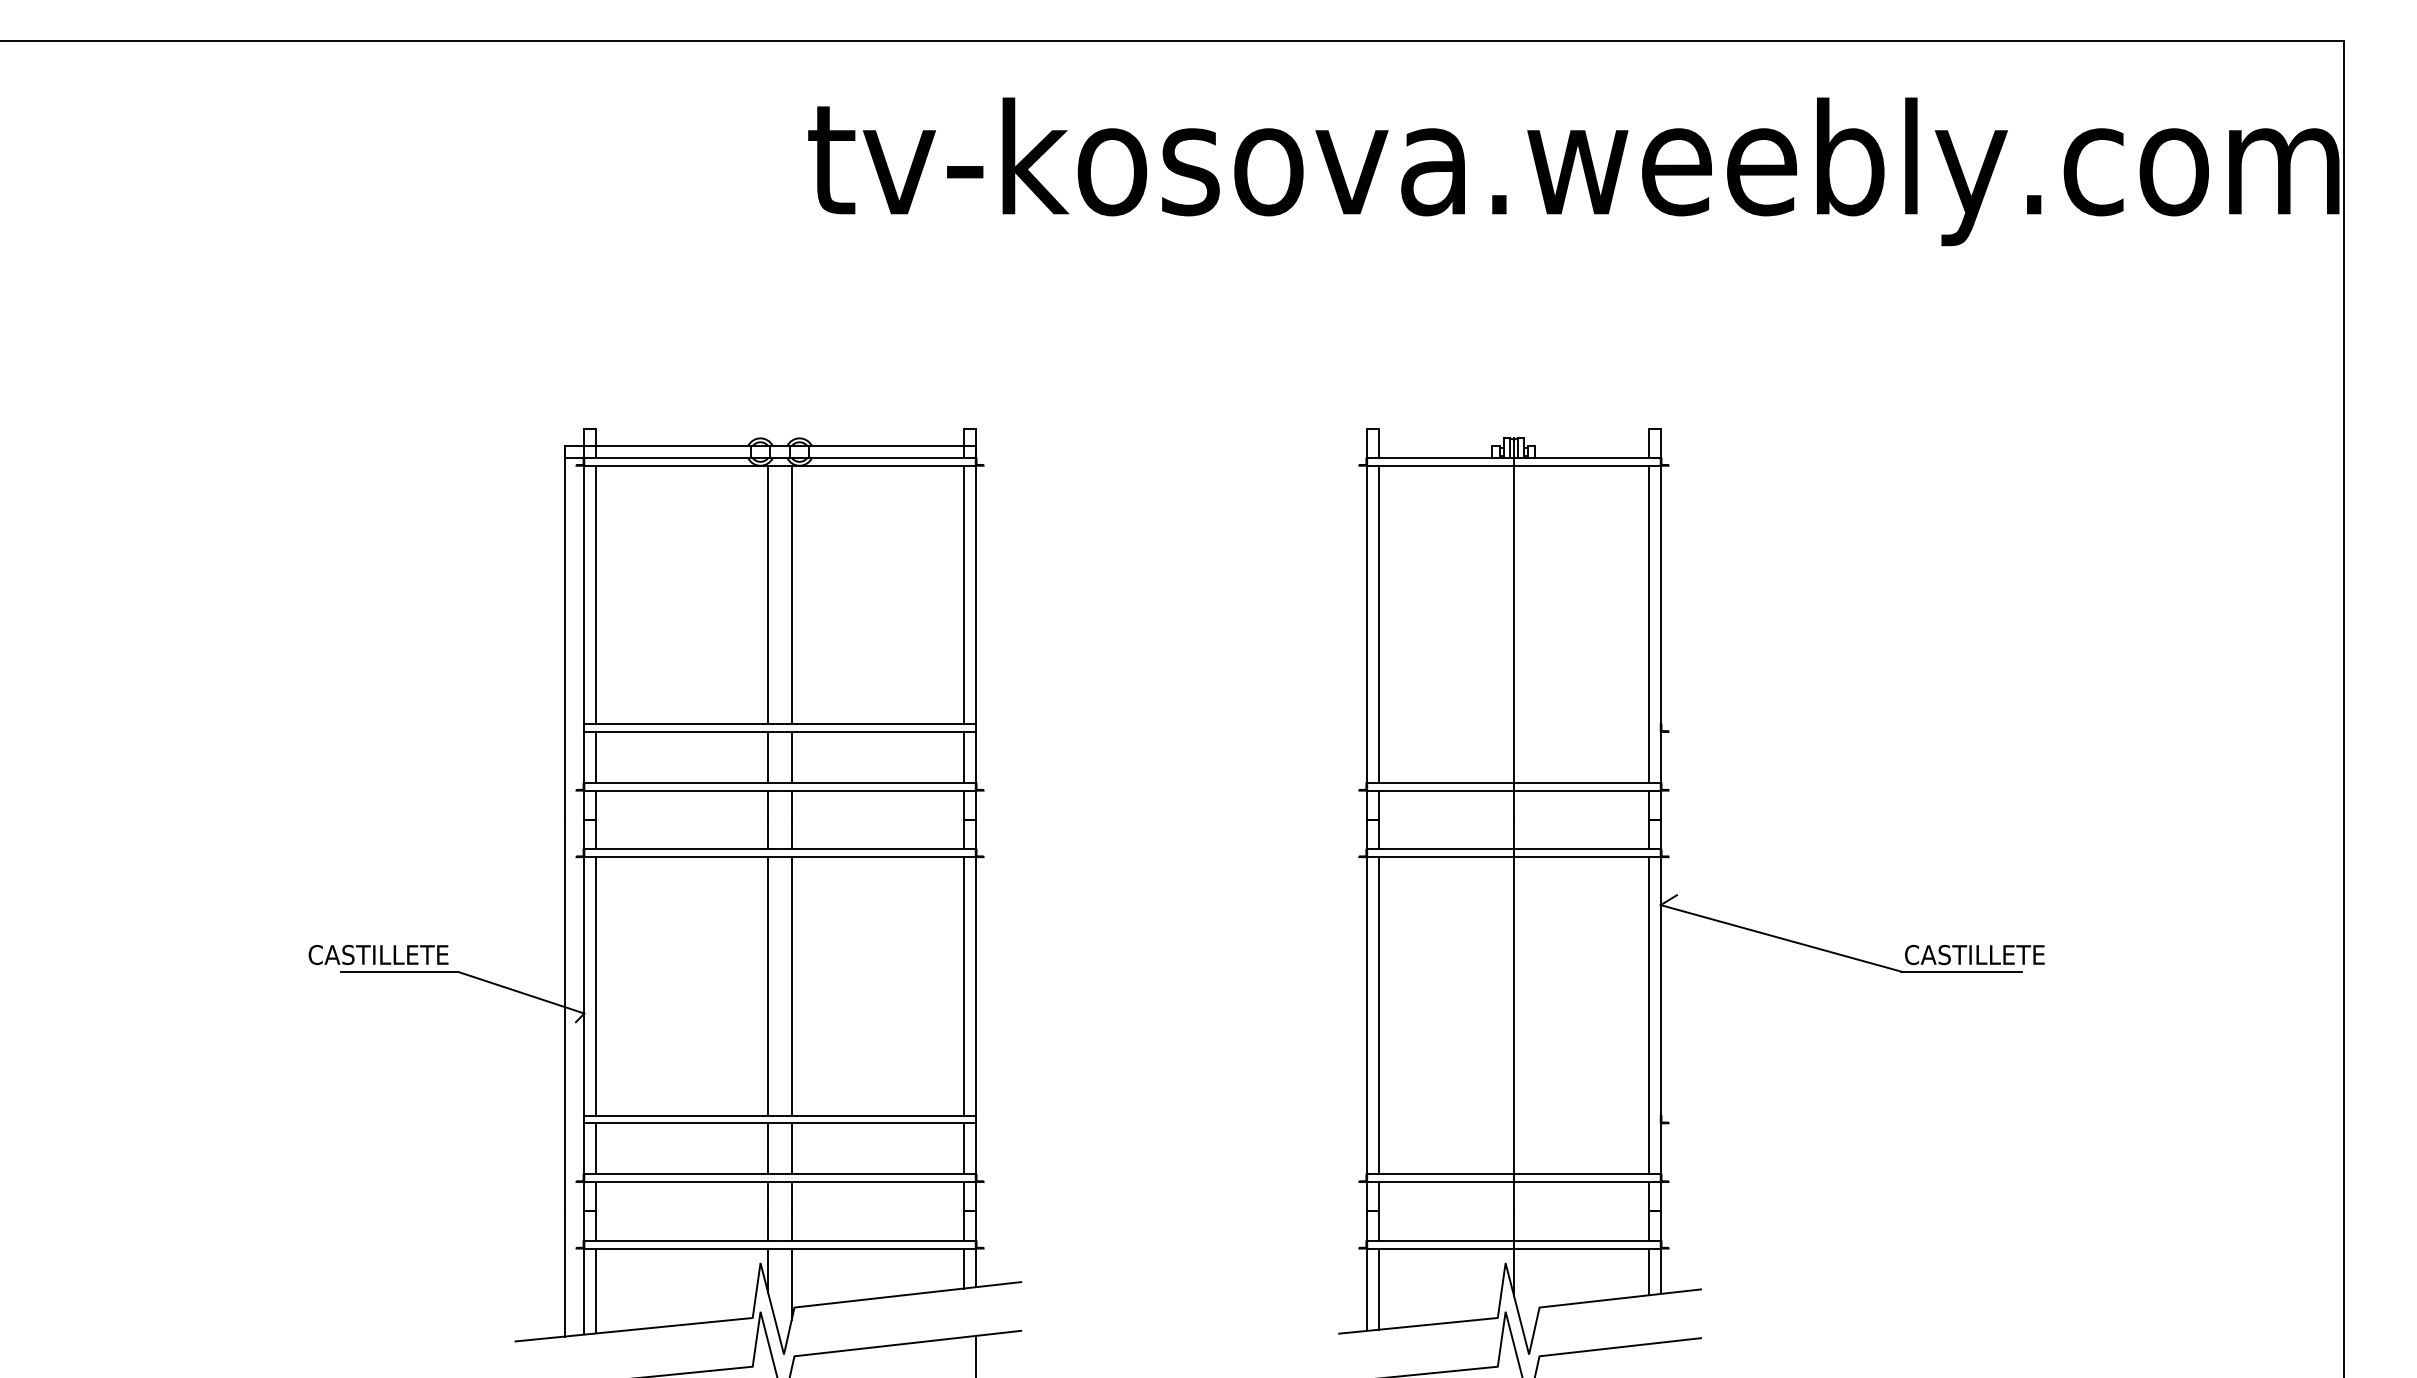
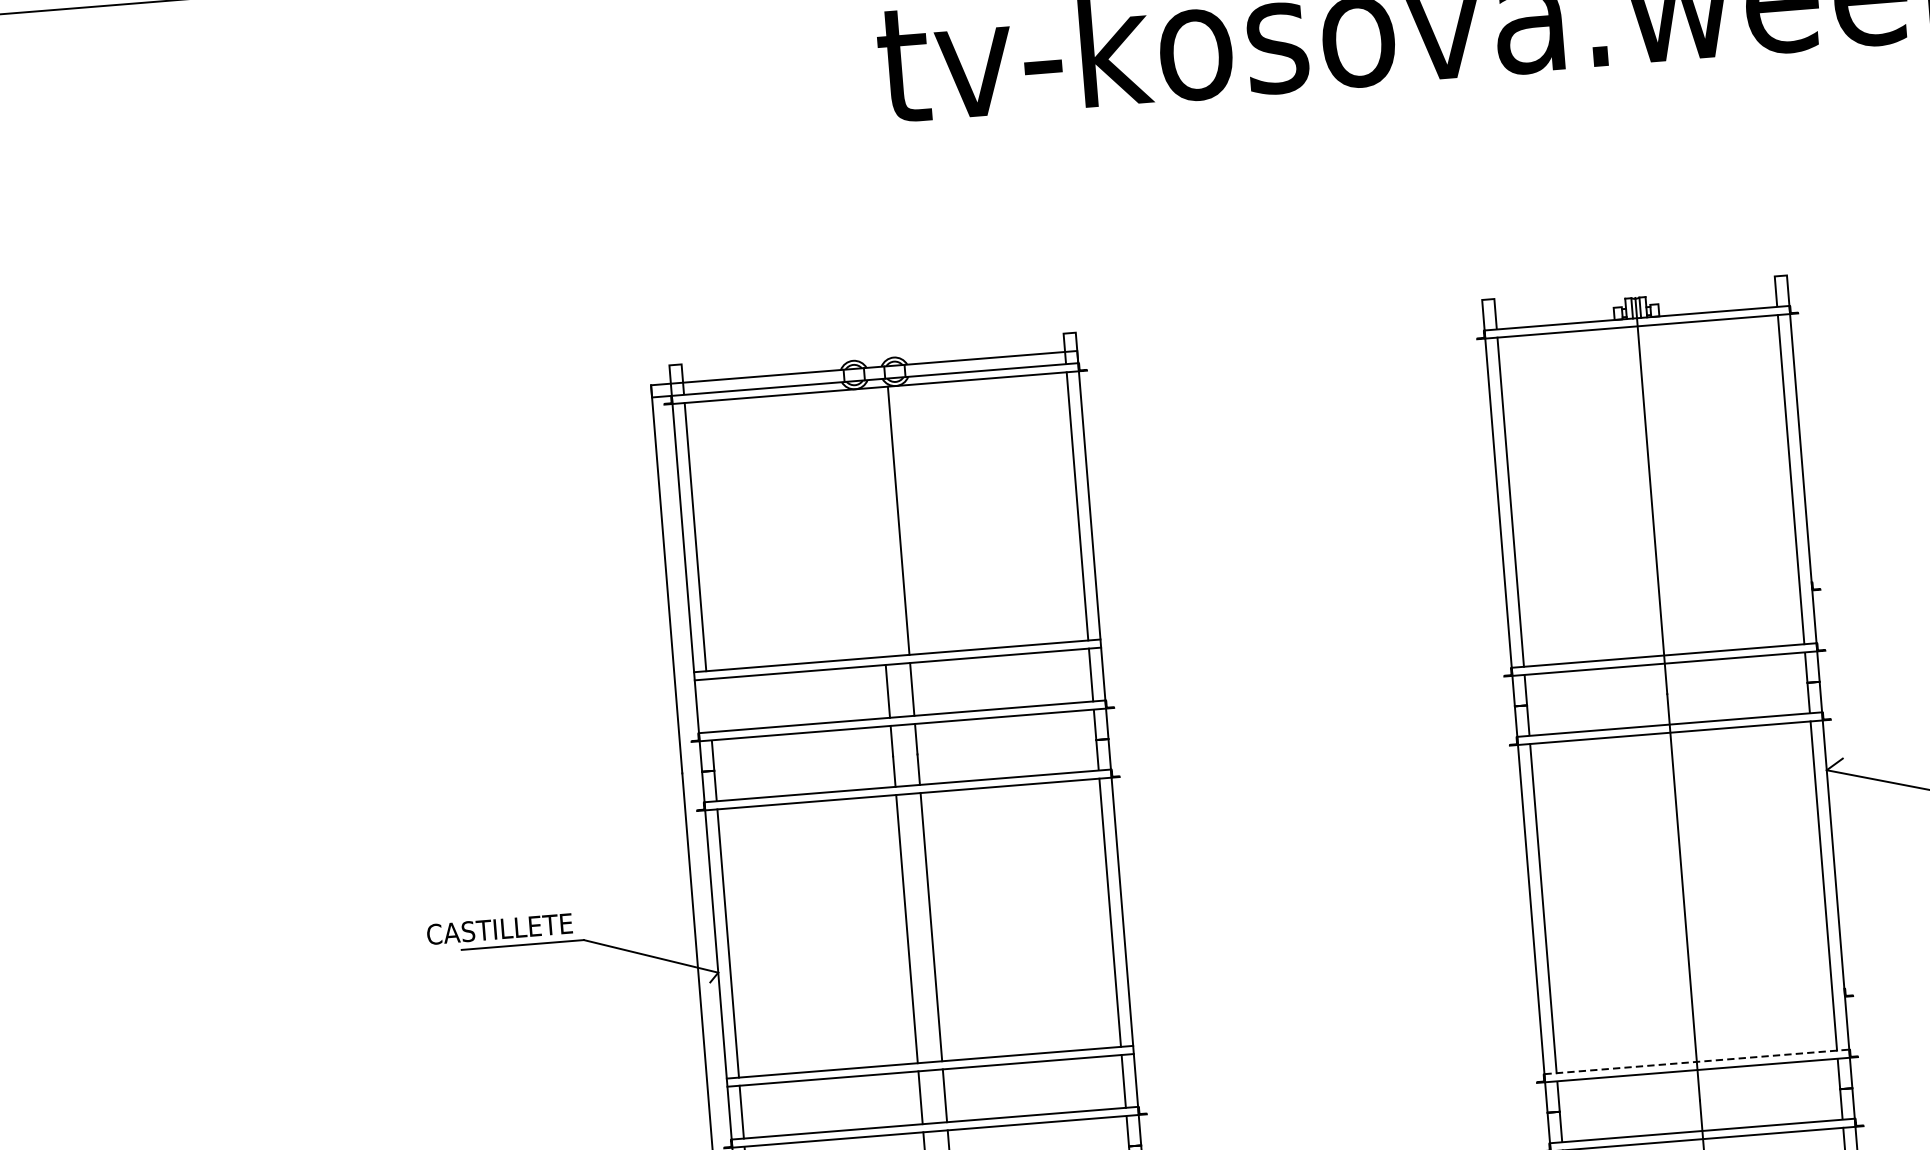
line: (768, 594) -> (874, 522), removed
line: (596, 756) -> (709, 704), removed
line: (1513, 1174) -> (1696, 1062), solid -> dashed

